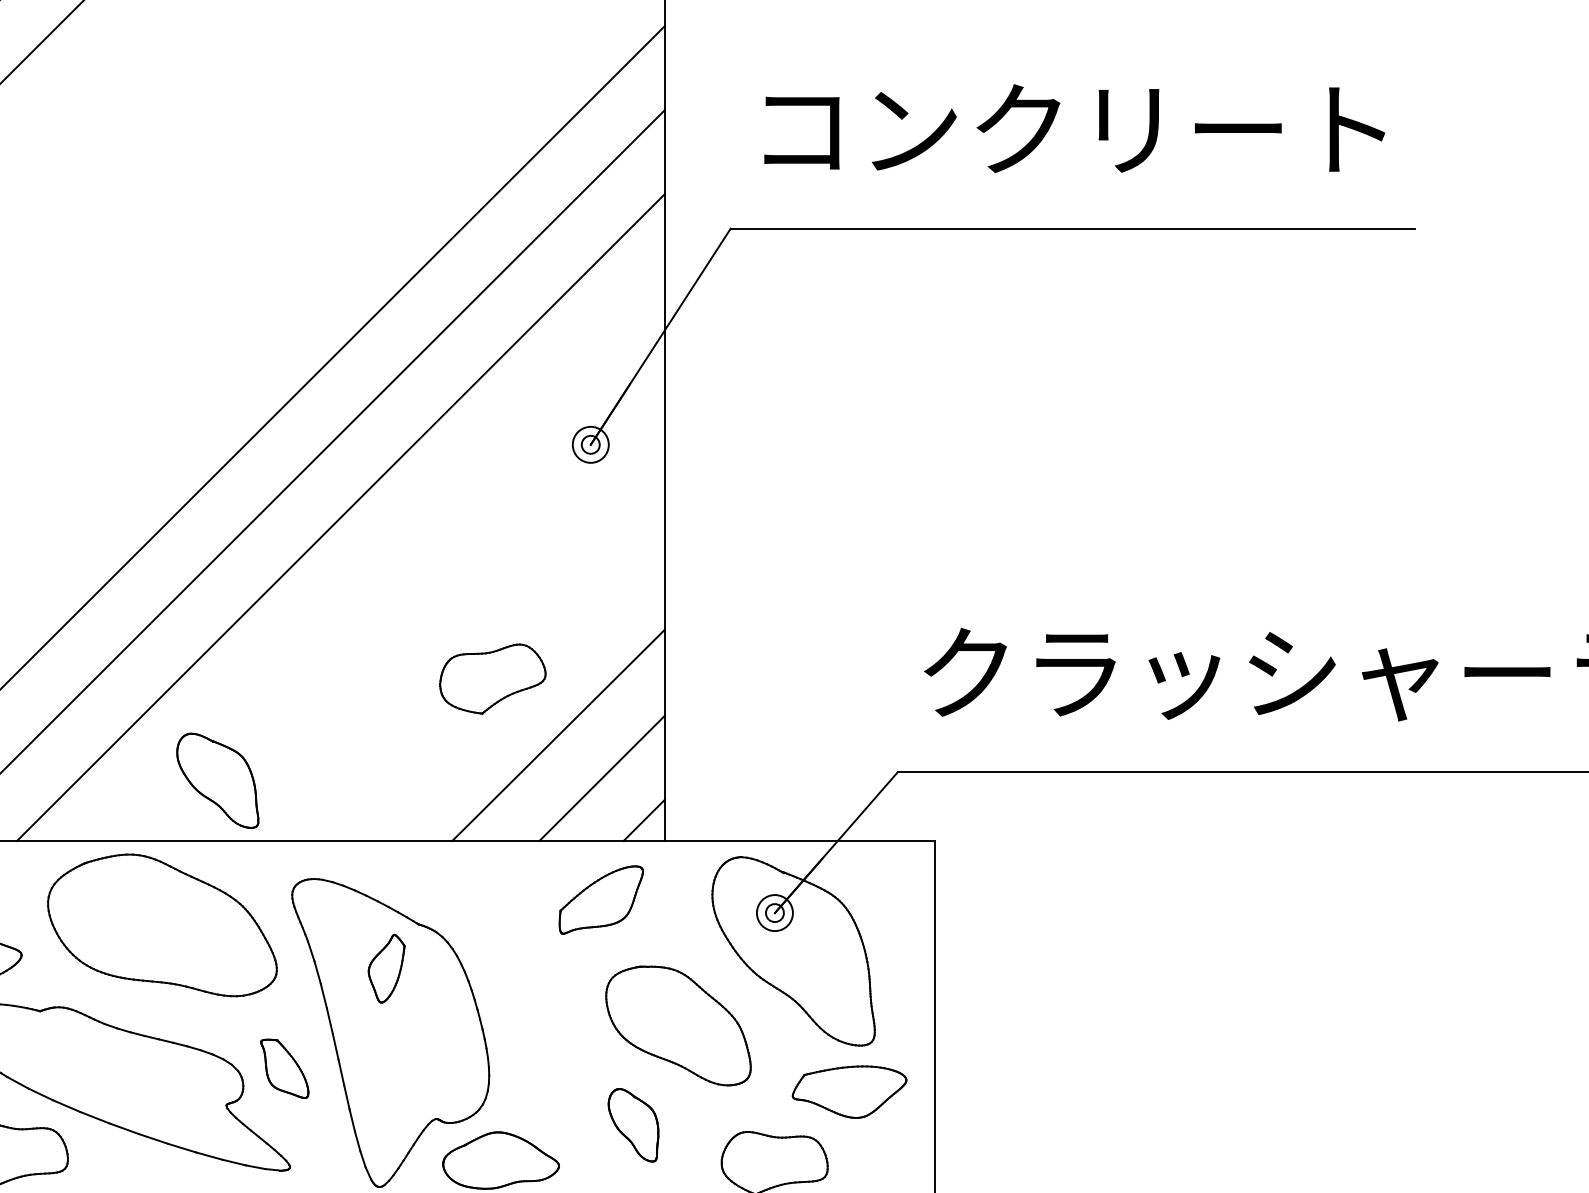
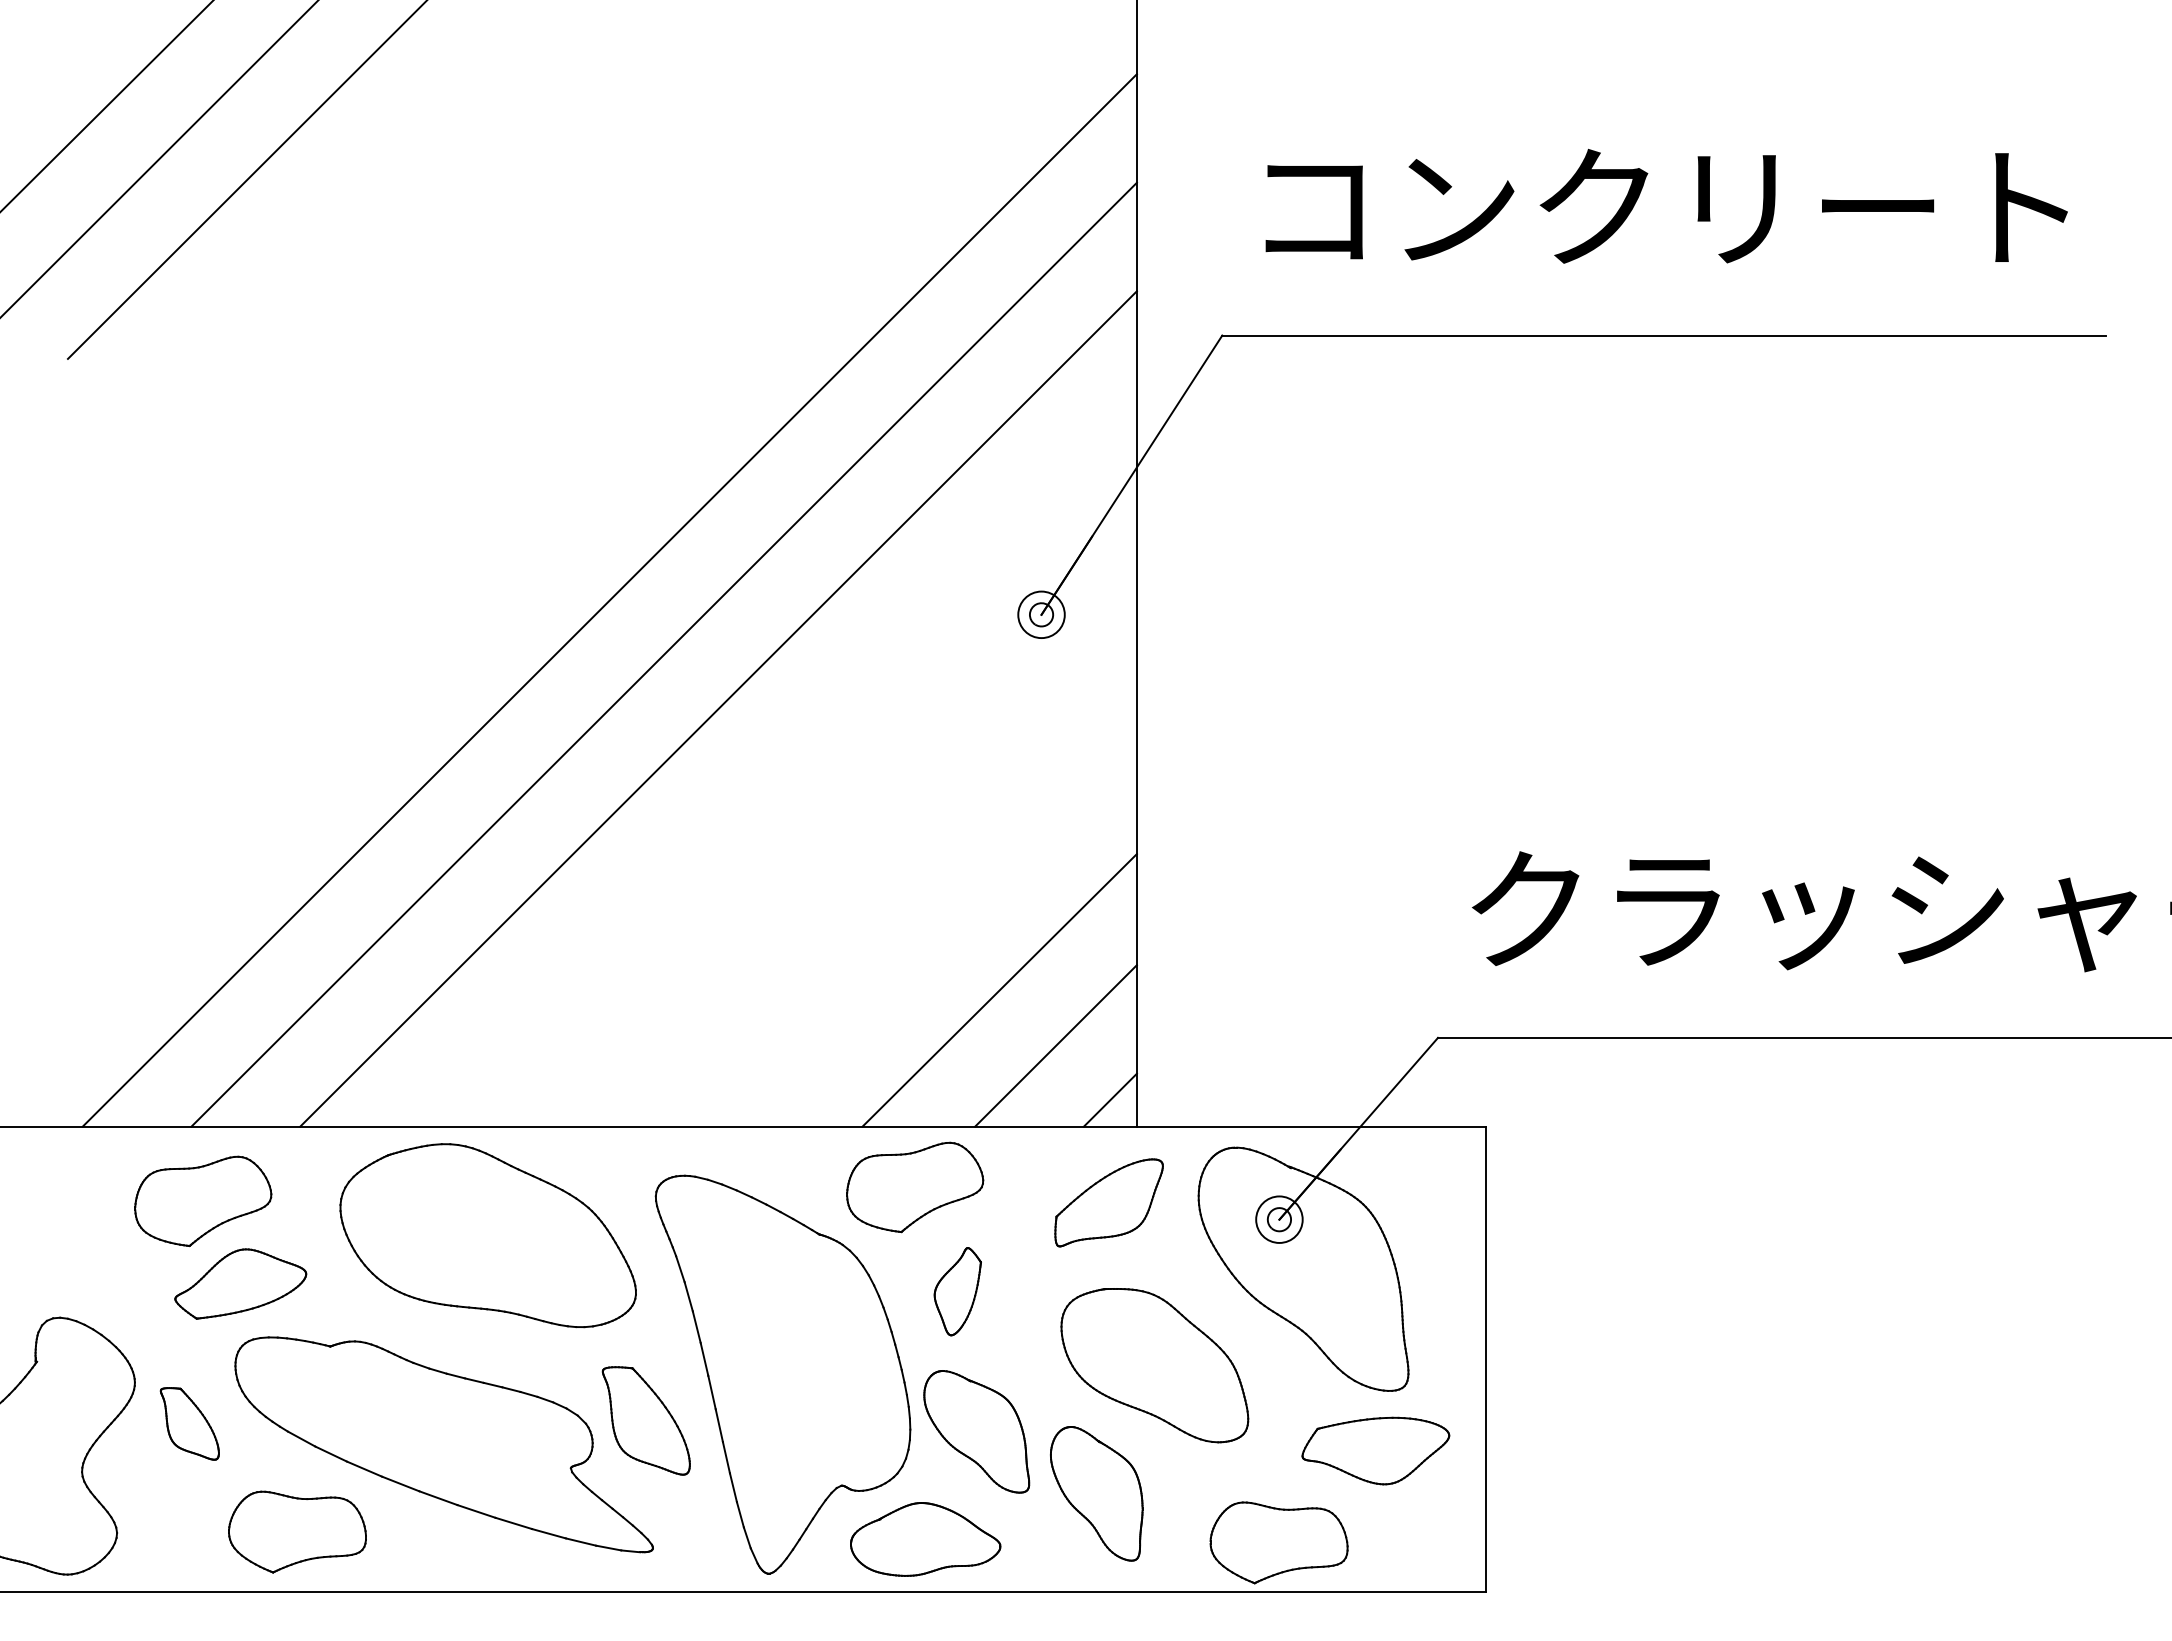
part: (493, 679) -> (915, 1187), moved
part: (217, 780) -> (976, 1431), moved
part: (600, 899) -> (1108, 1202), moved
part: (386, 968) -> (957, 1291), moved
part: (284, 1068) -> (645, 1420), size x1.43
part: (633, 1125) -> (1096, 1493), size x1.43

